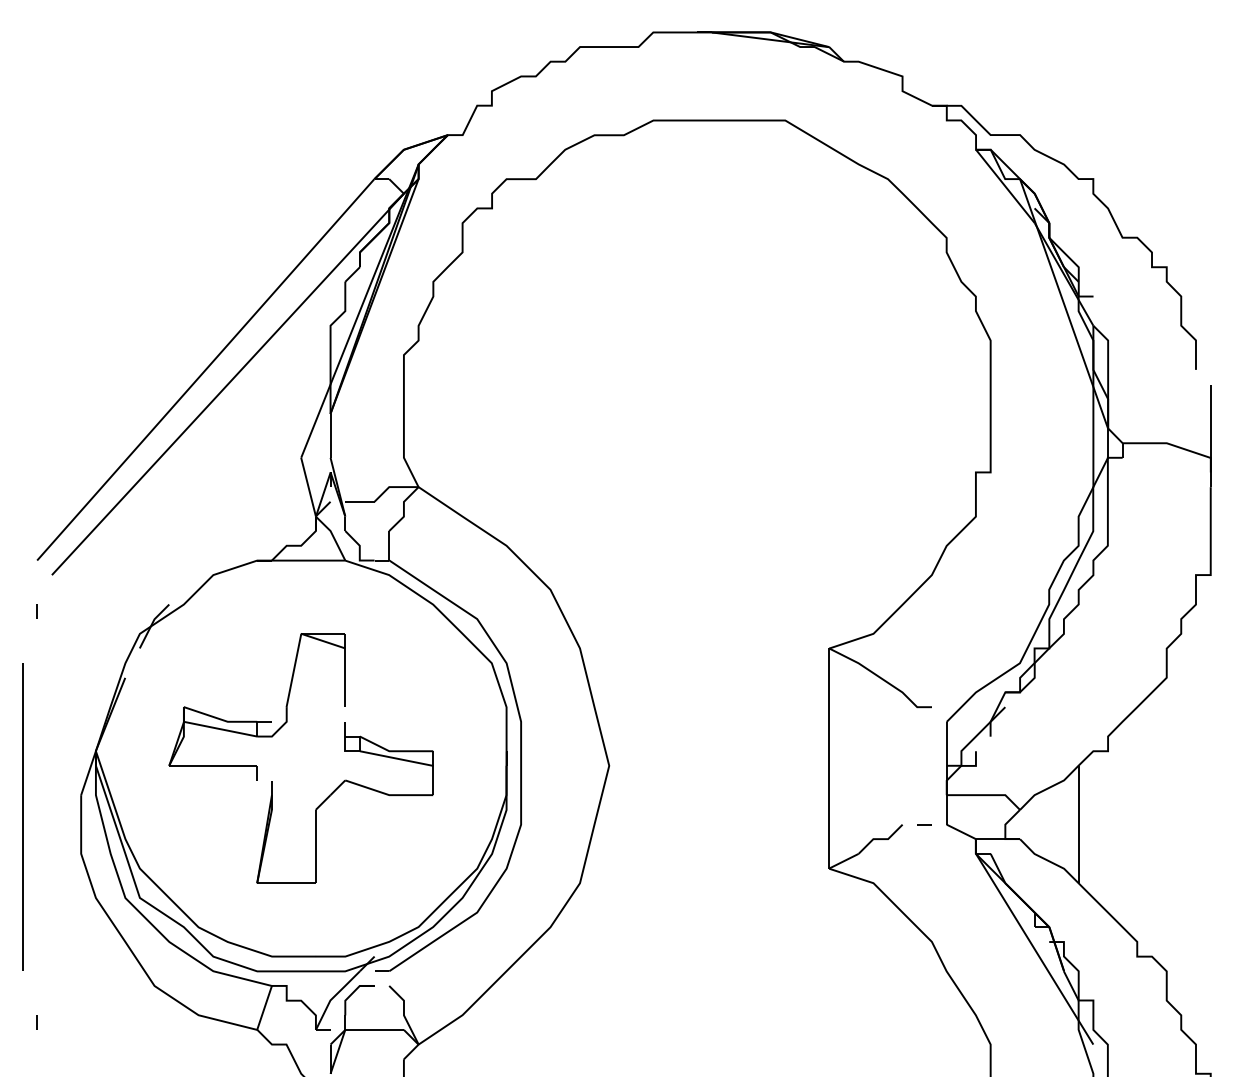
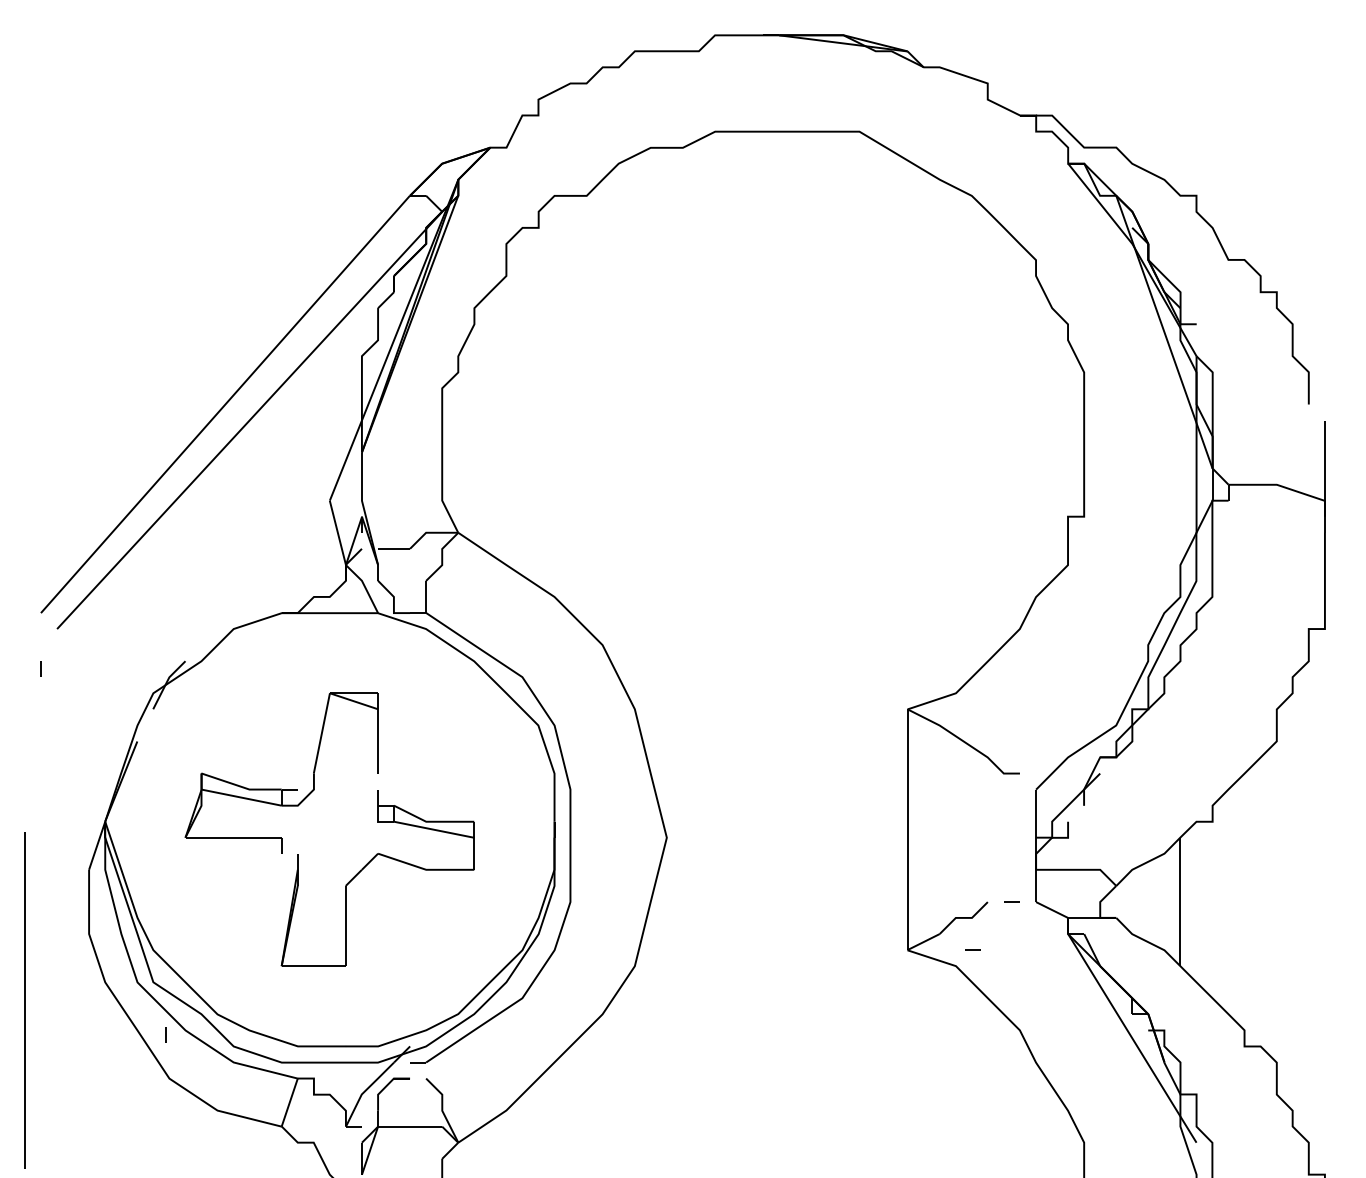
line: (22, 817) -> (24, 1000), moved
line: (888, 867) -> (972, 949), added
line: (36, 1022) -> (165, 1034), moved

